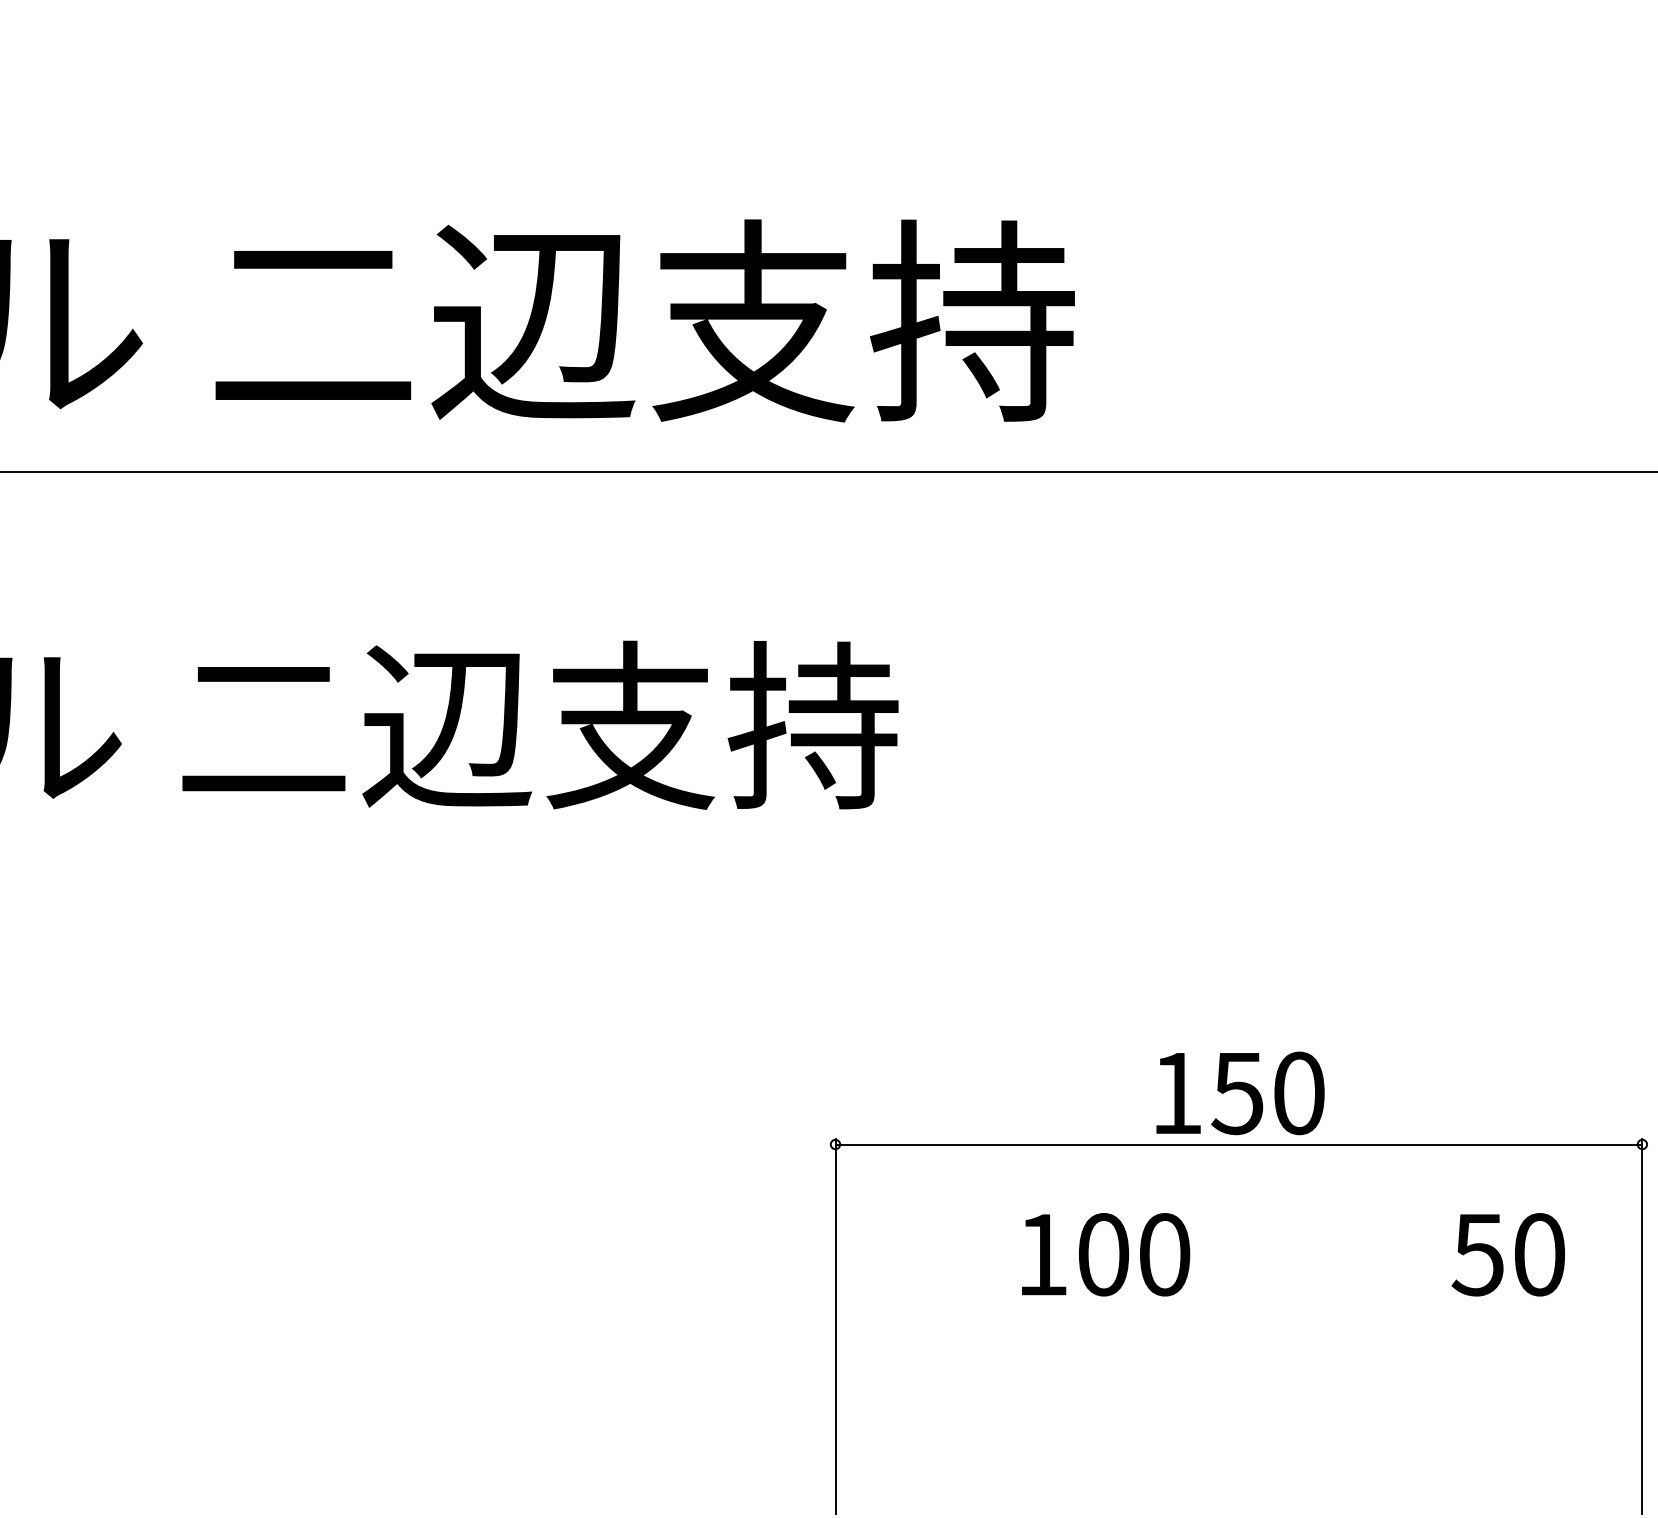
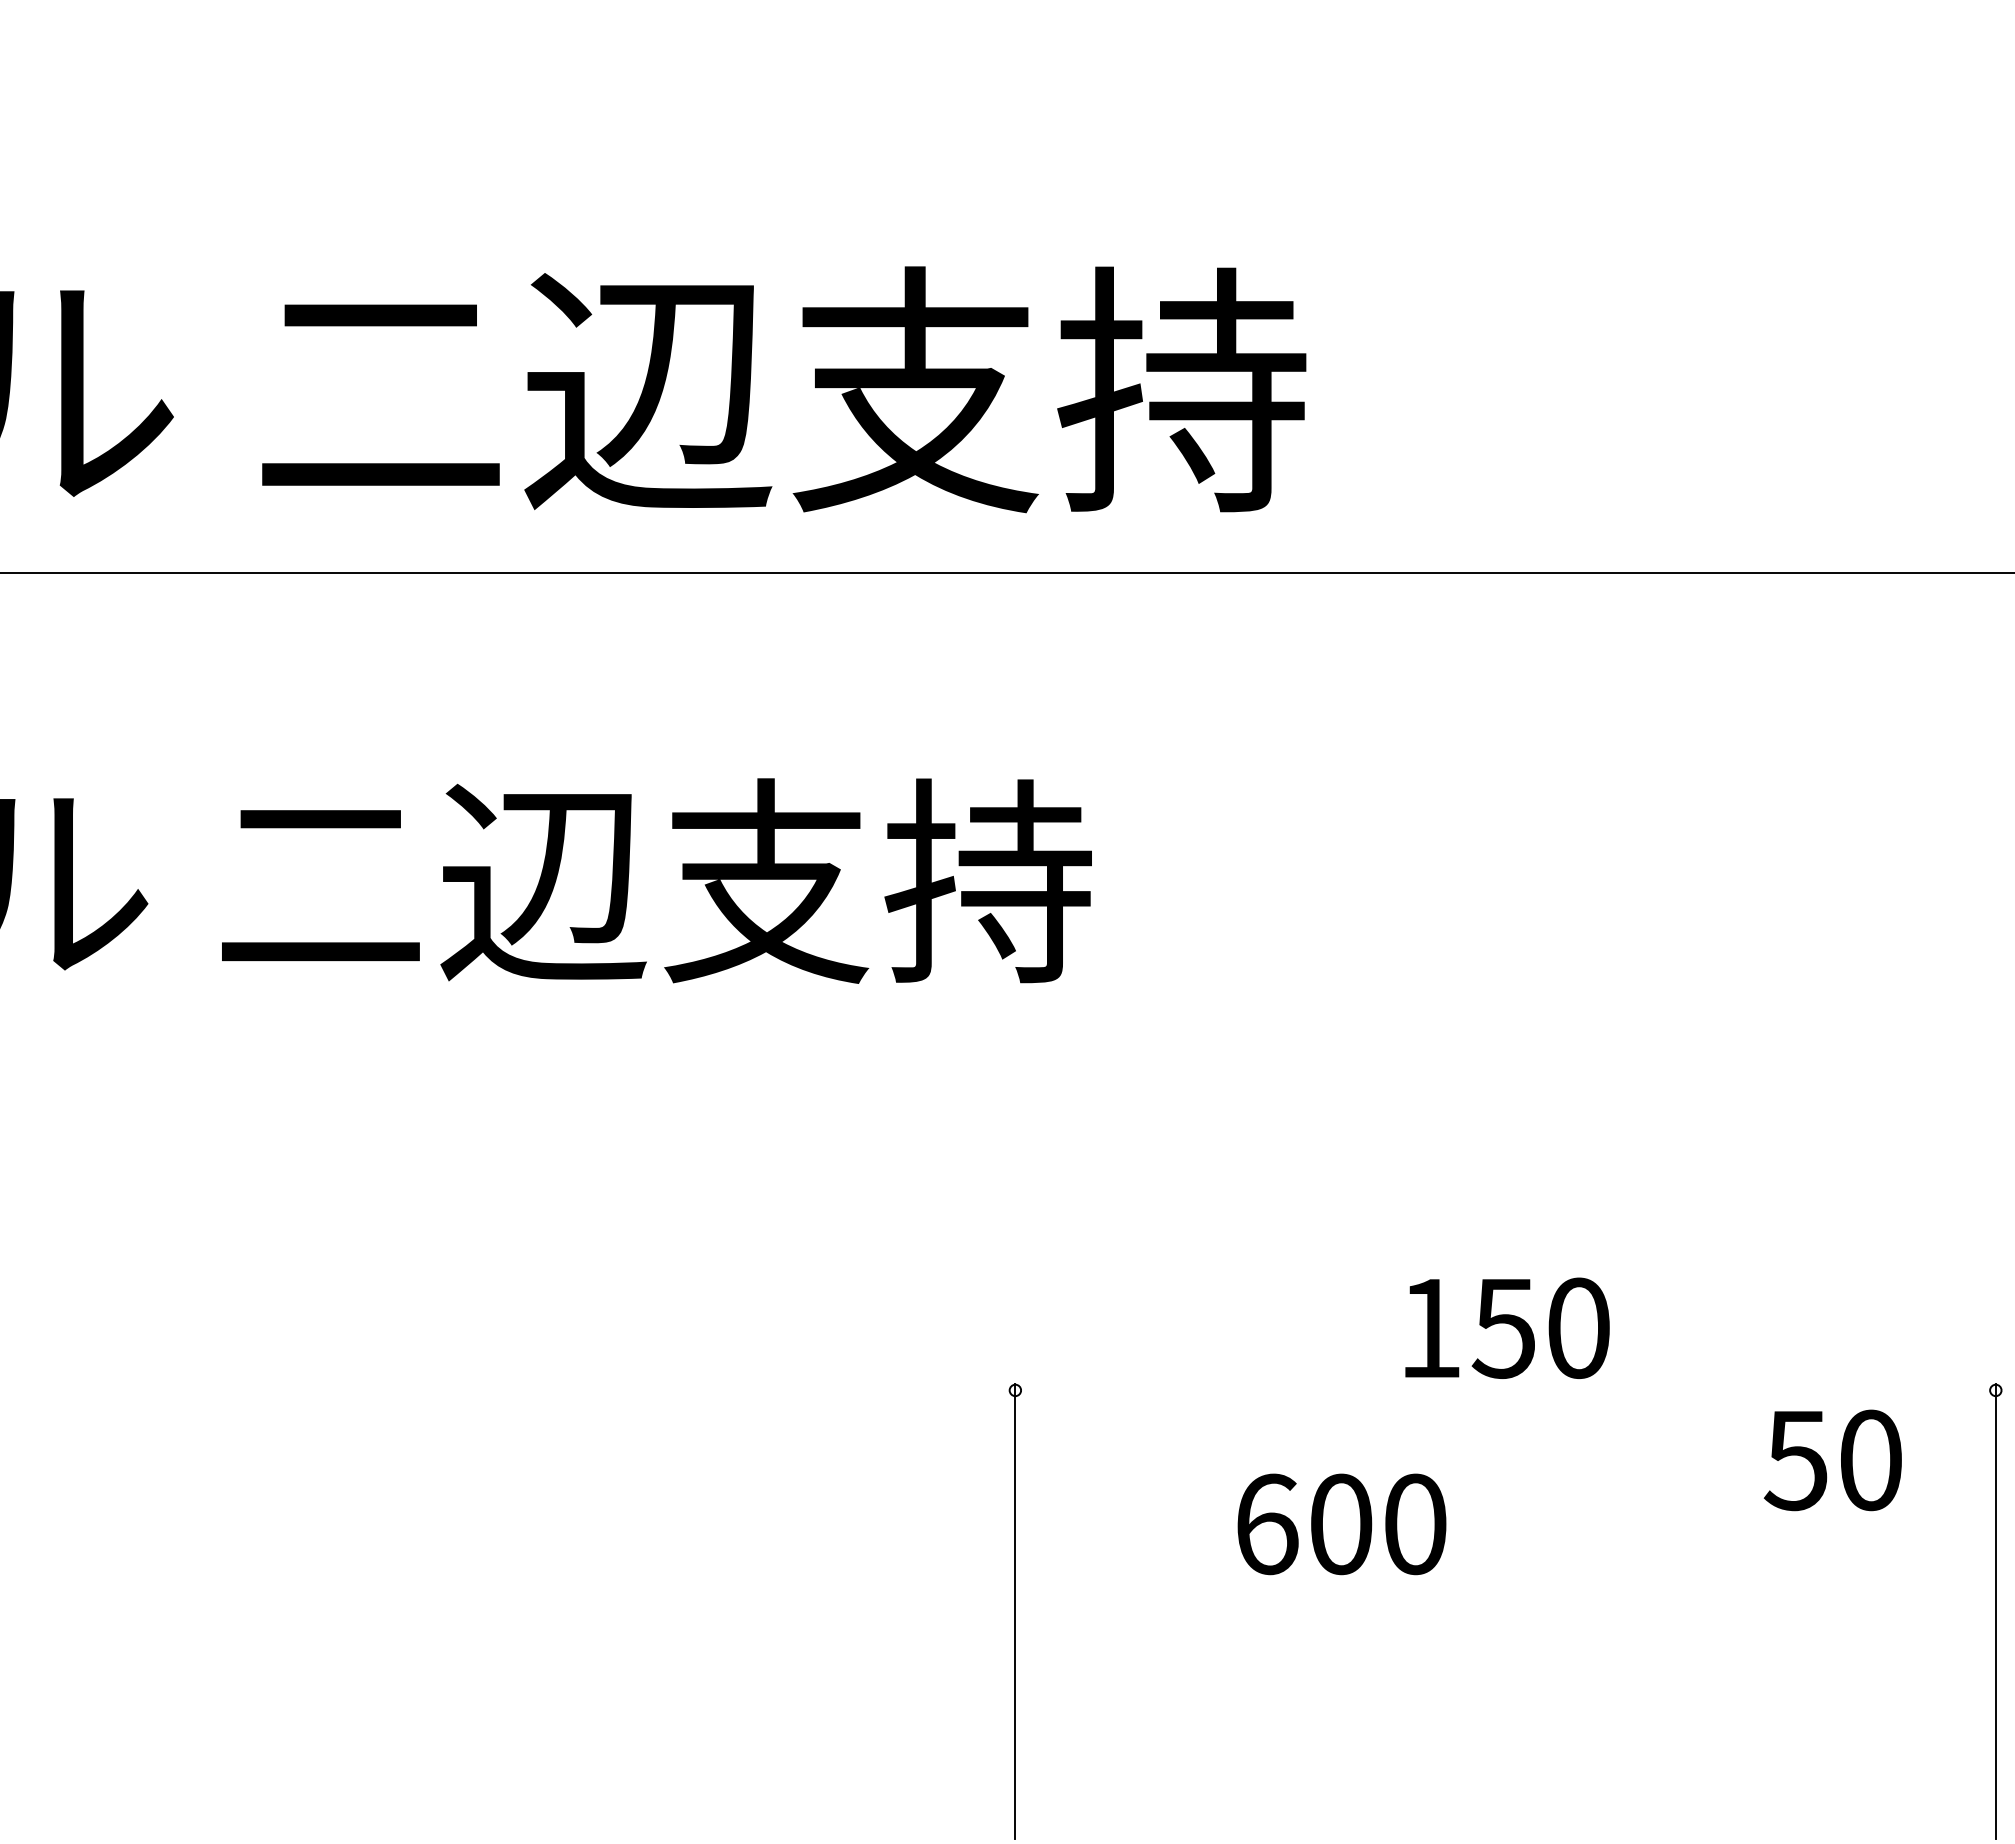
line: (1238, 1144) -> (1505, 1390), removed
text: (1042, 1254) -> (1267, 1524), 100 -> 600
text: (1507, 1254) -> (1832, 1460), moved

